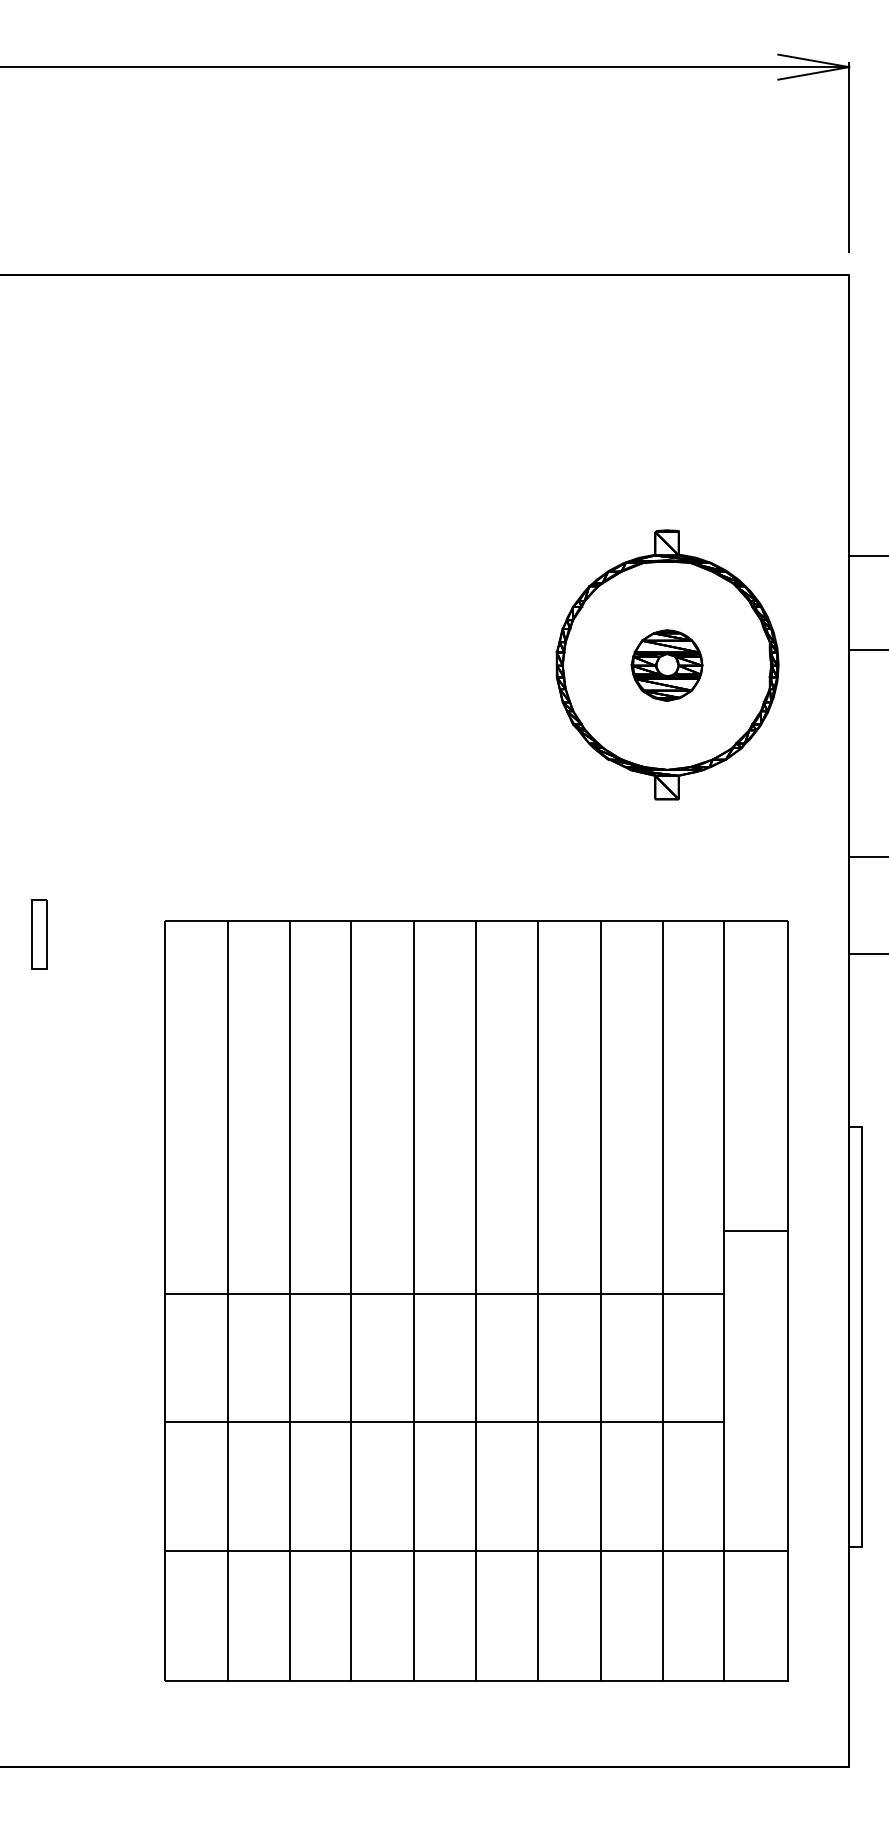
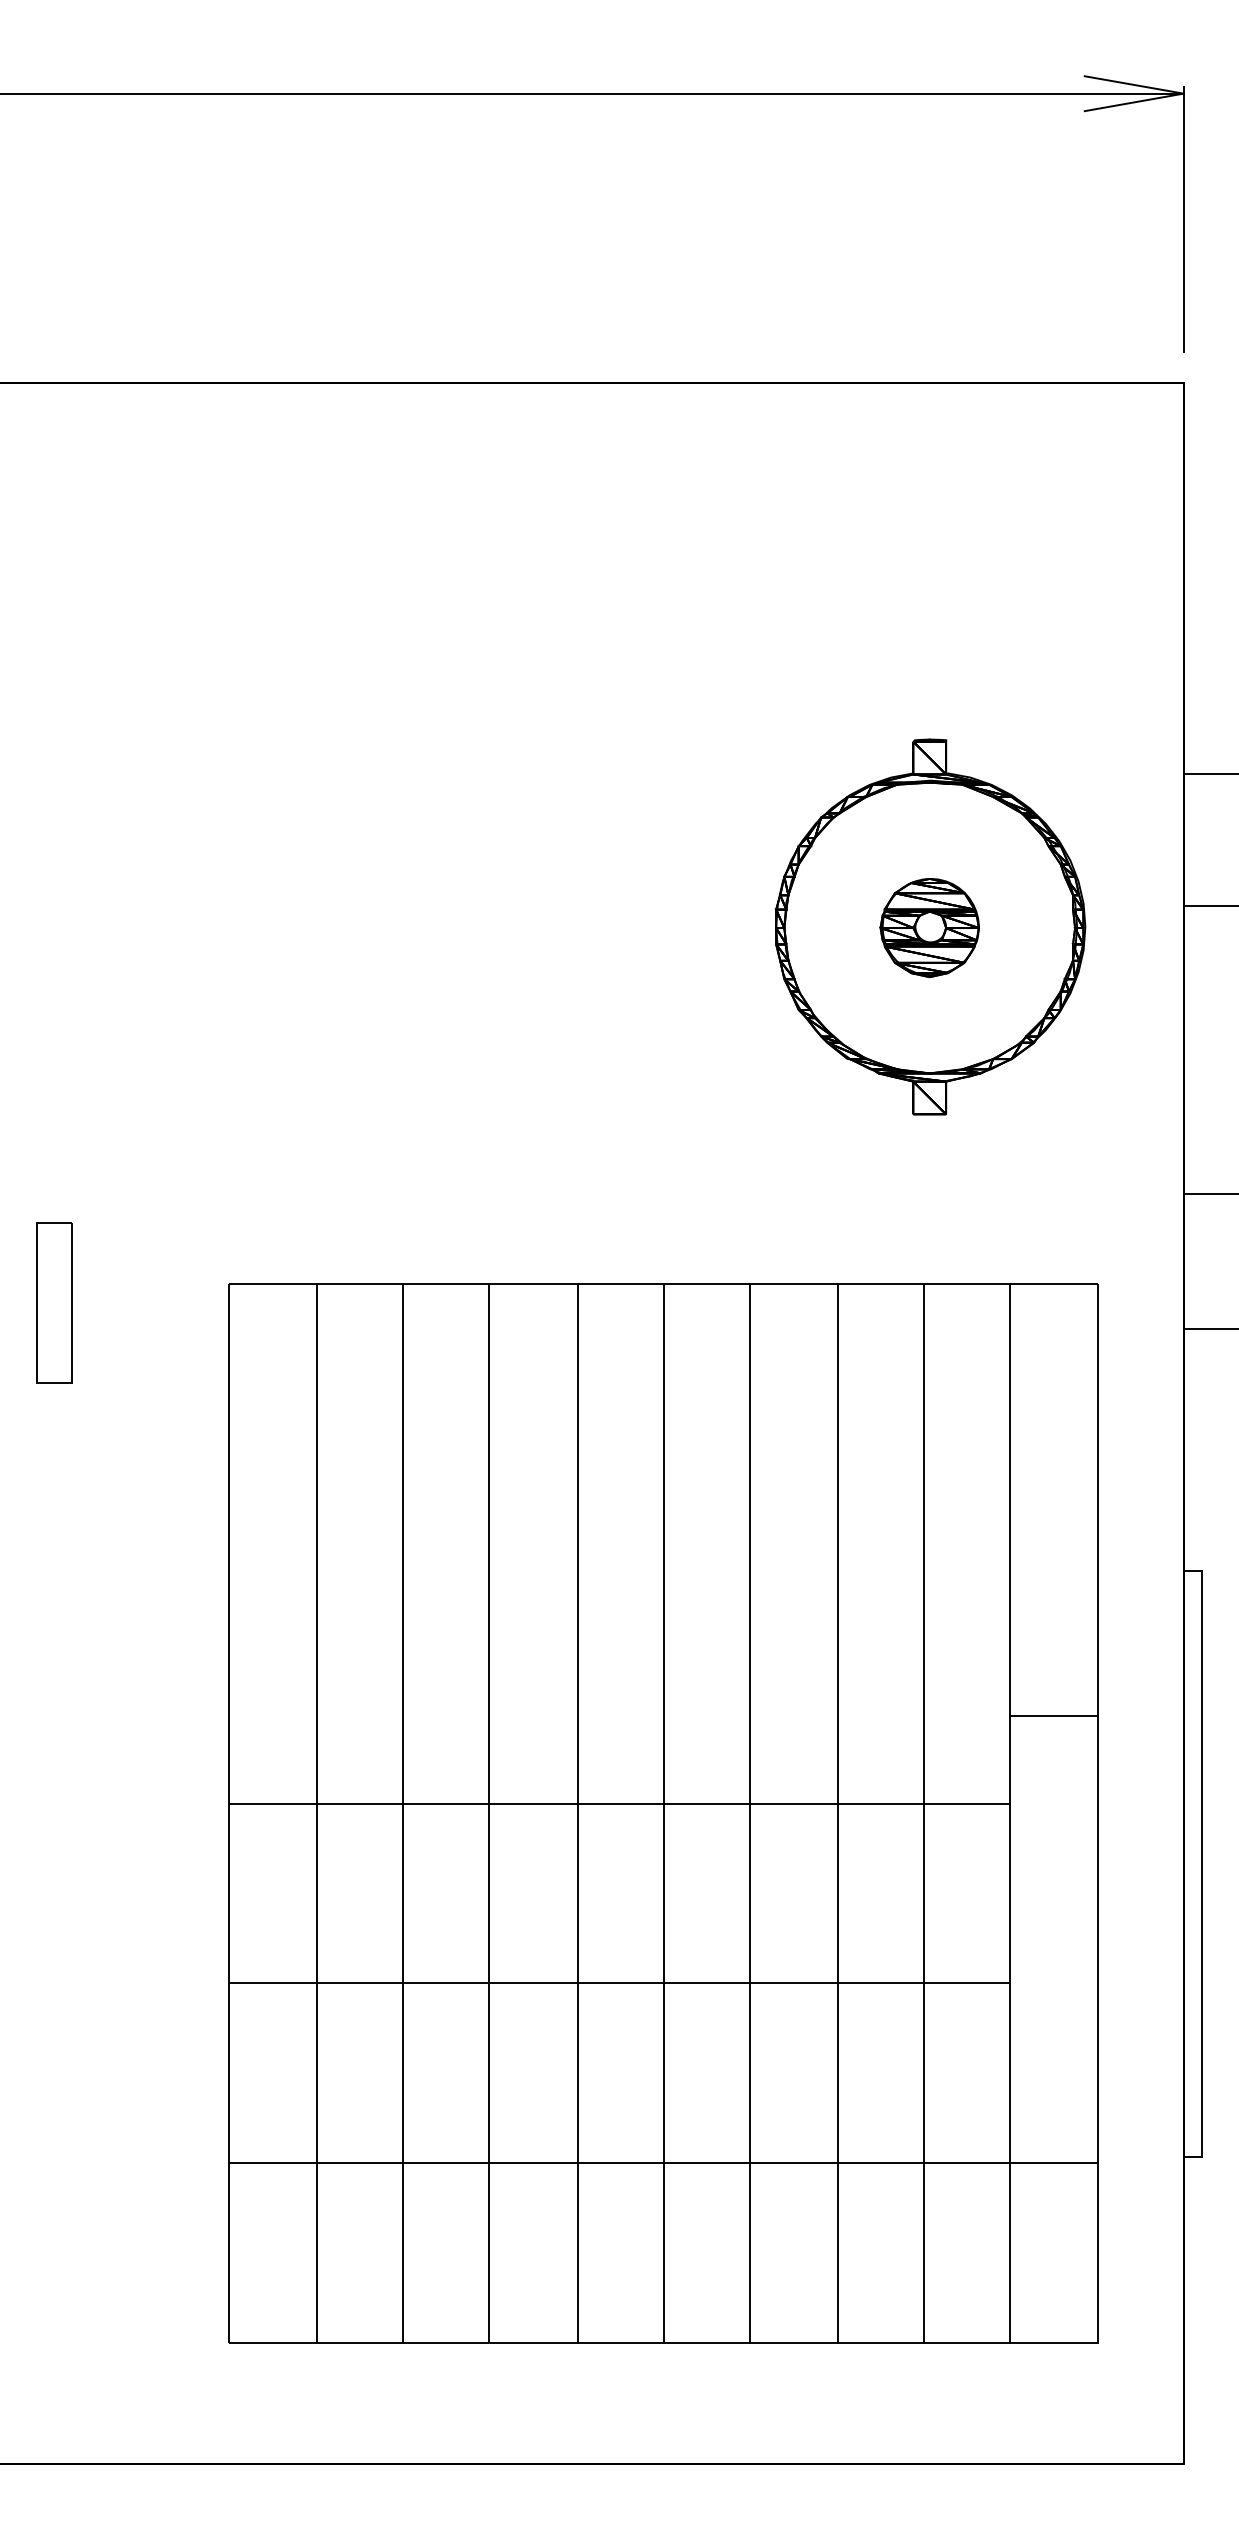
part: (39, 934) -> (54, 1302), size x1.67

